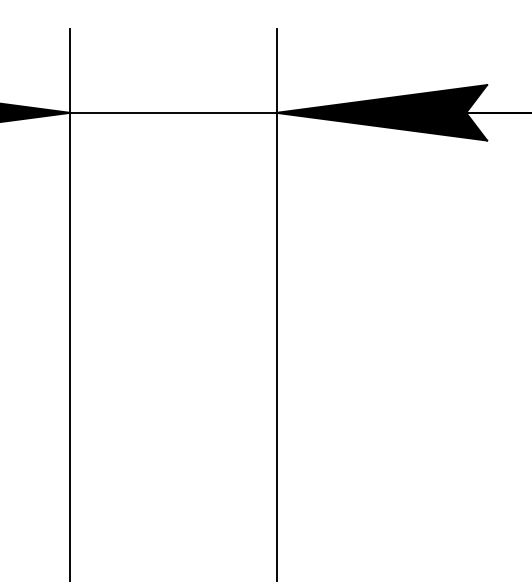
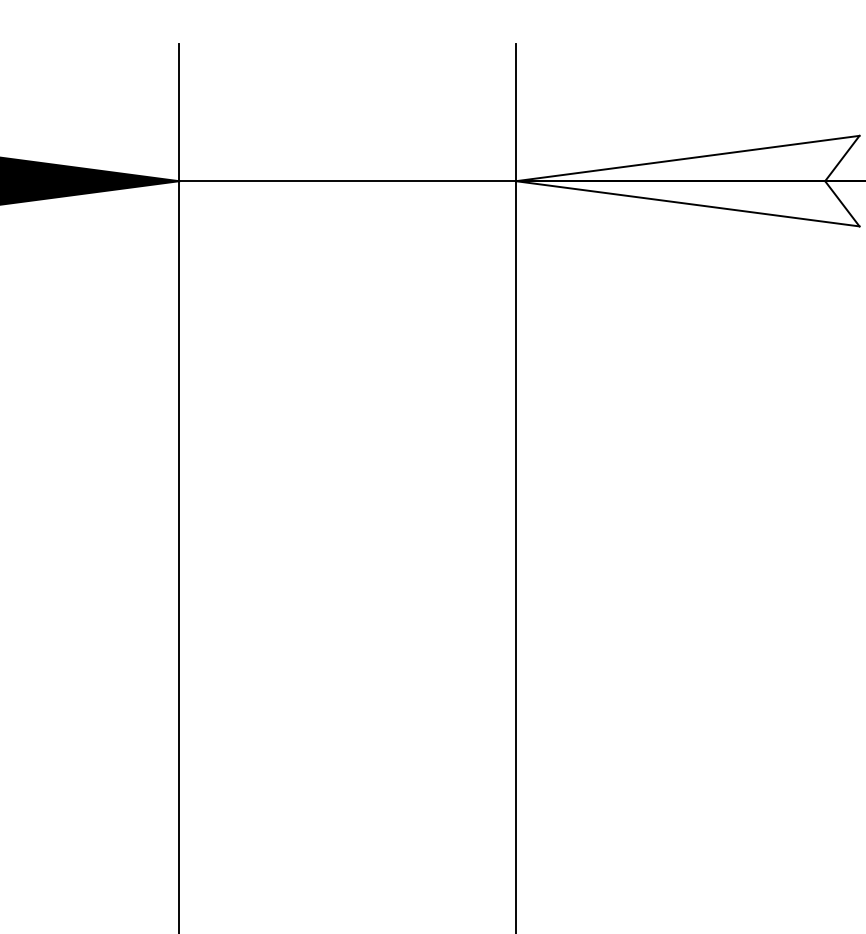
fill: (381, 112) -> (687, 180), removed

